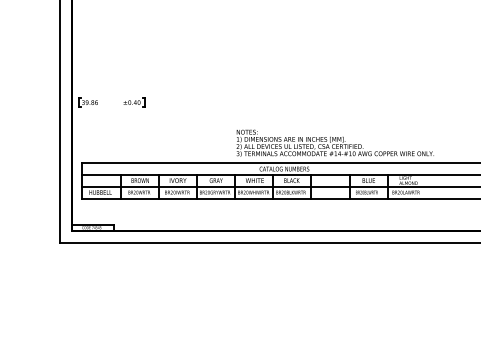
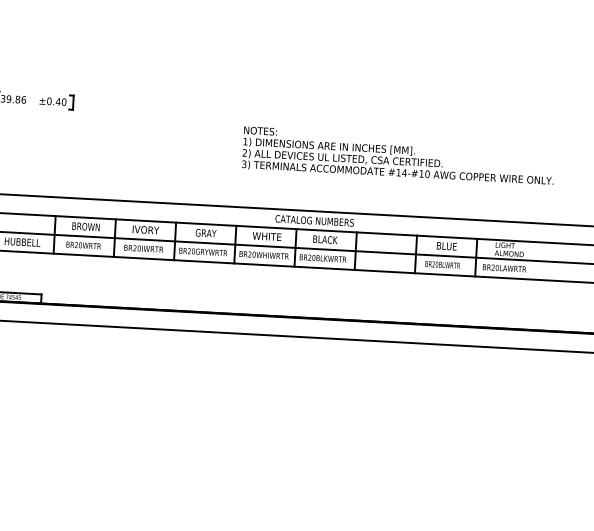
part: (134, 102) -> (56, 101), moved
text: (334, 142) -> (397, 154), moved

